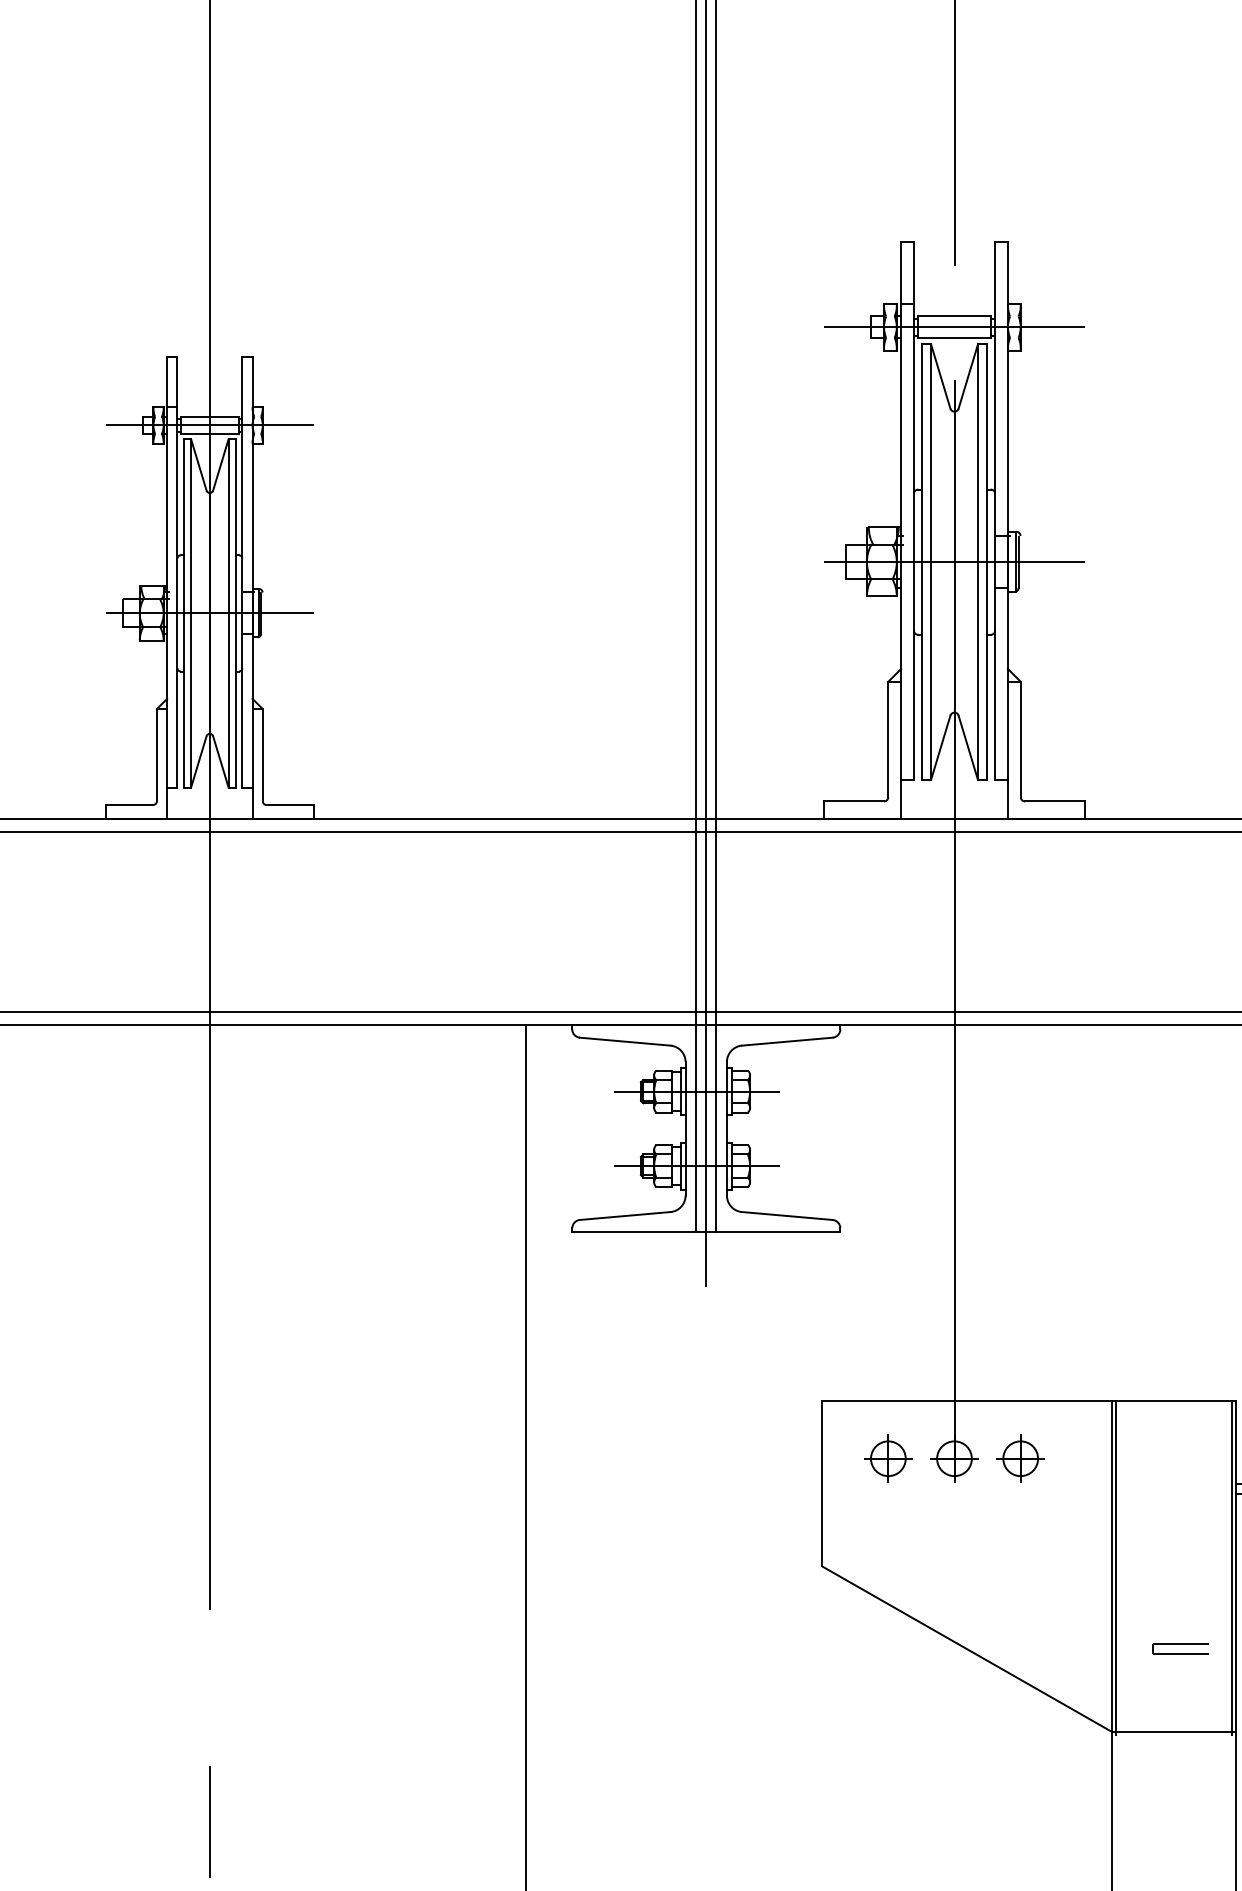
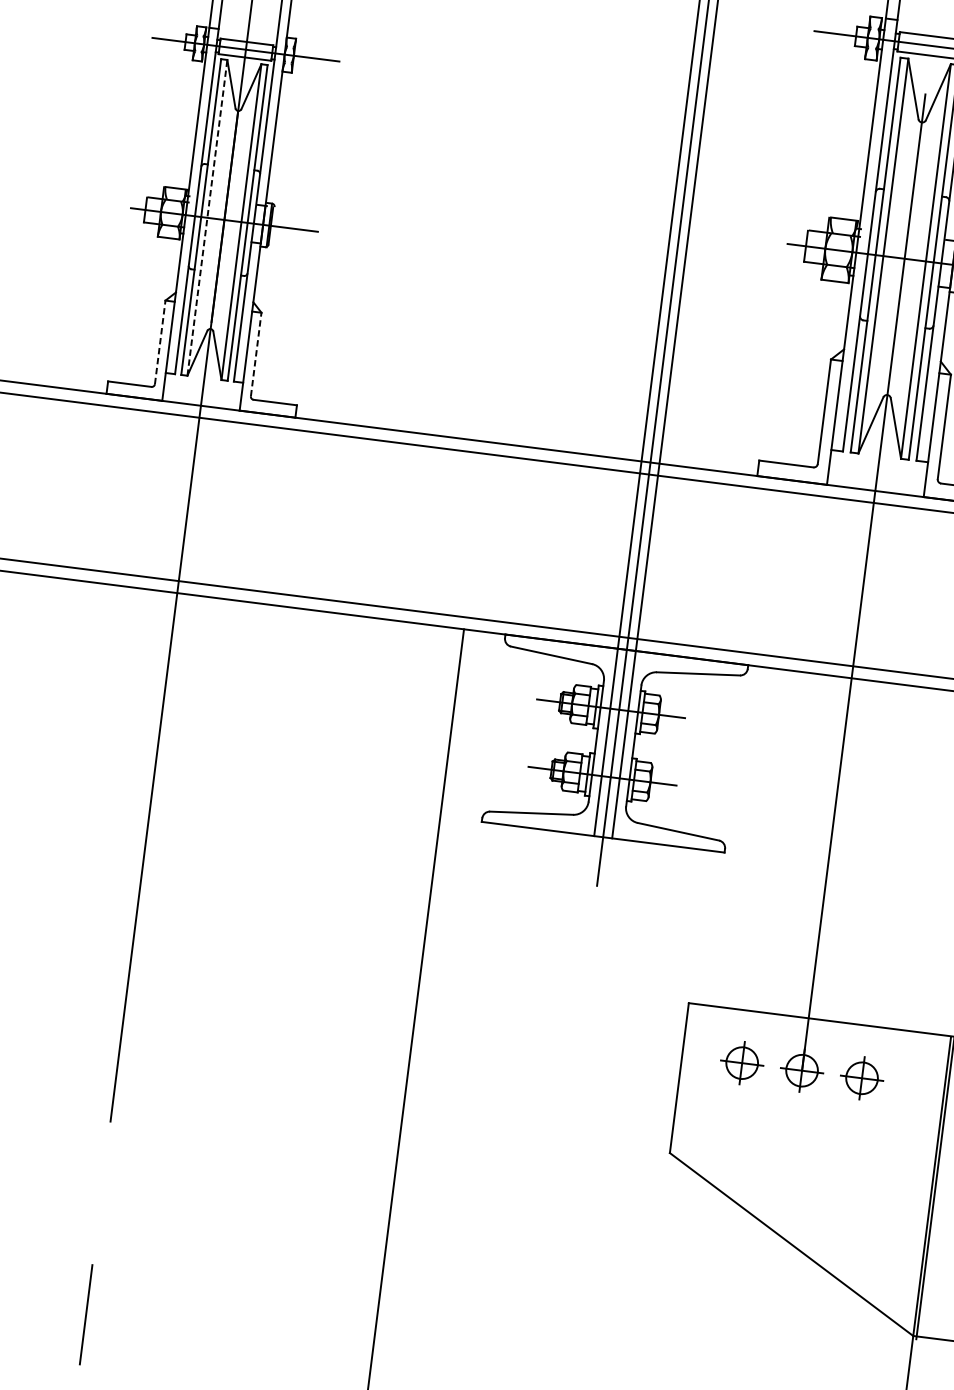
line: (191, 612) -> (207, 217), solid -> dashed
line: (156, 754) -> (159, 341), solid -> dashed
line: (262, 754) -> (255, 353), solid -> dashed

